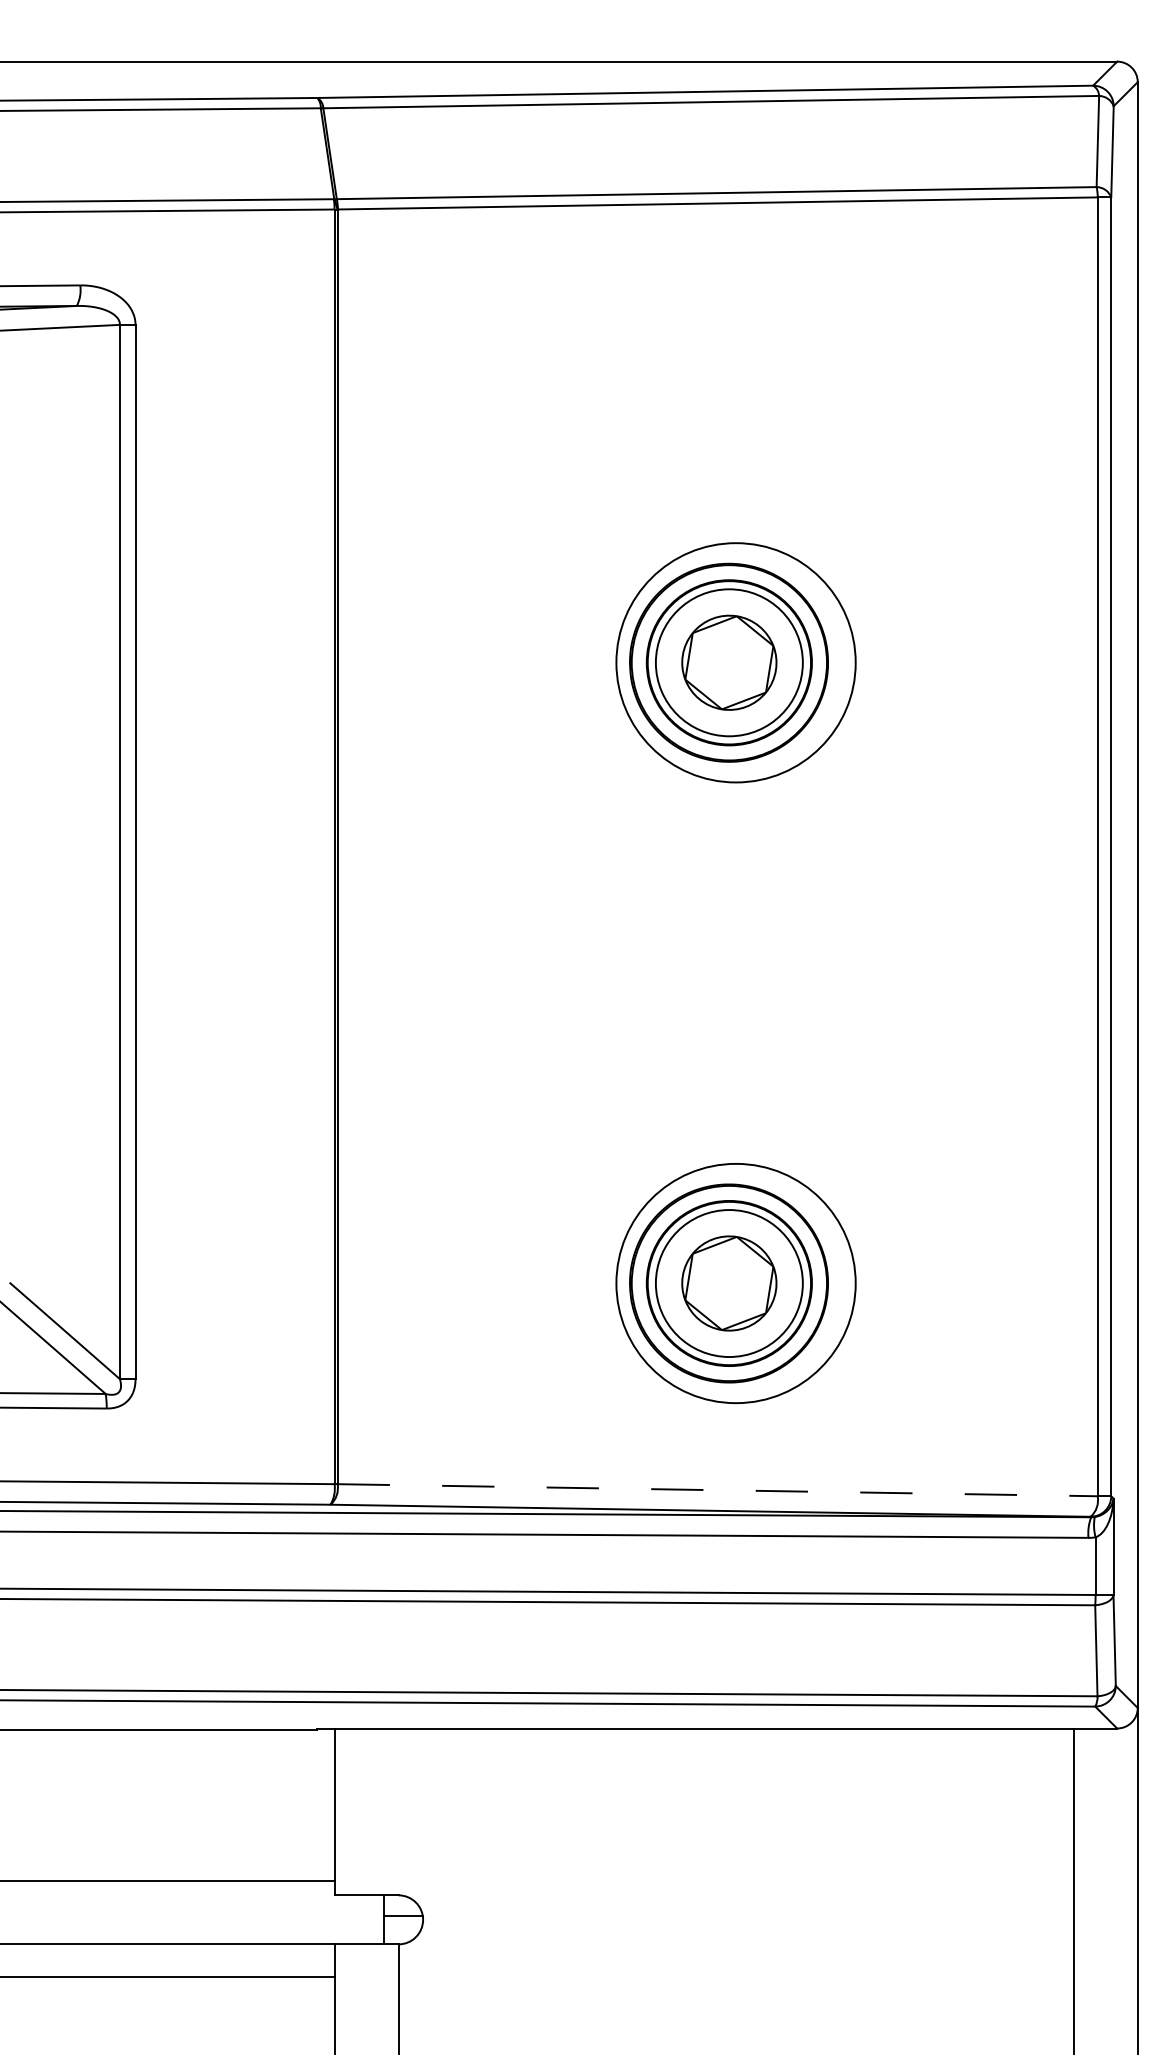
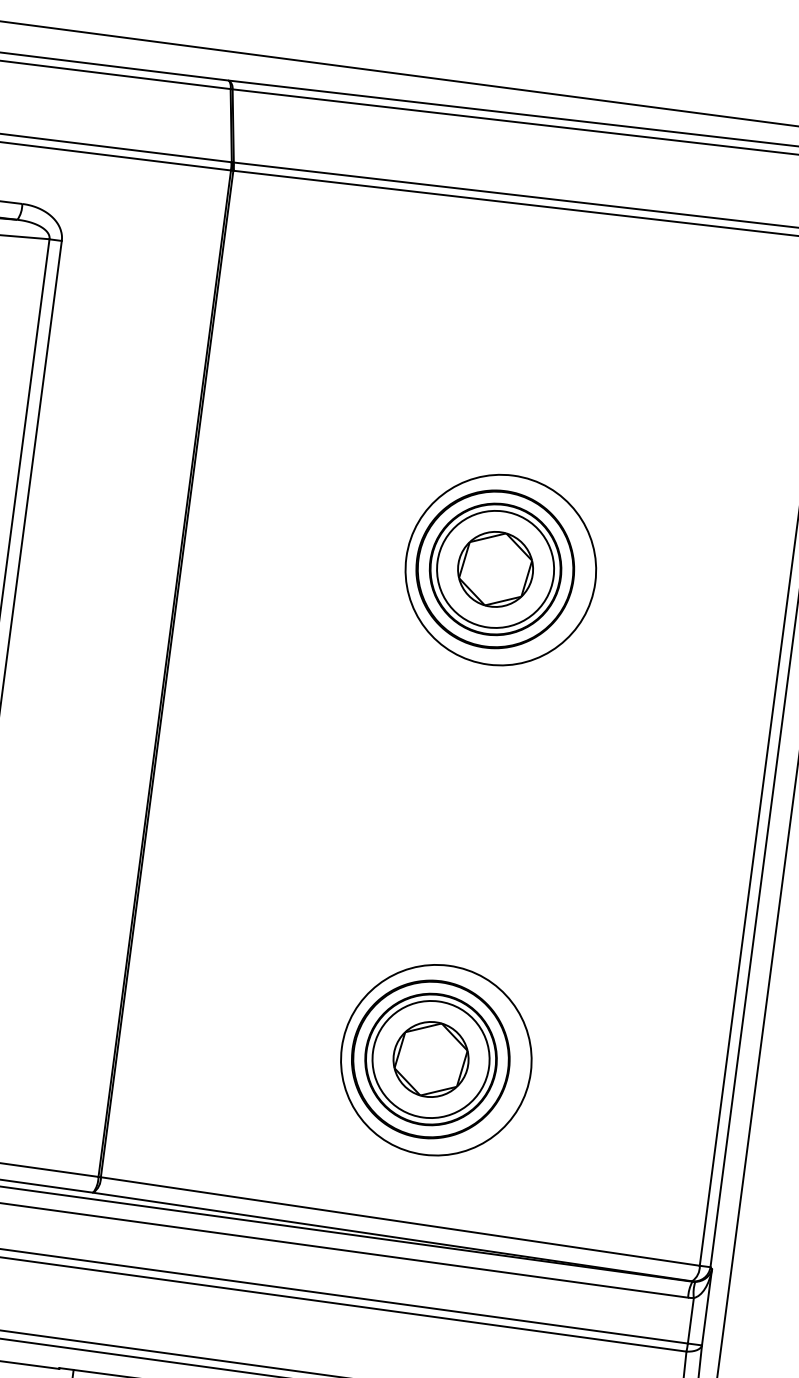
line: (718, 1490) -> (400, 1221), dashed -> solid

